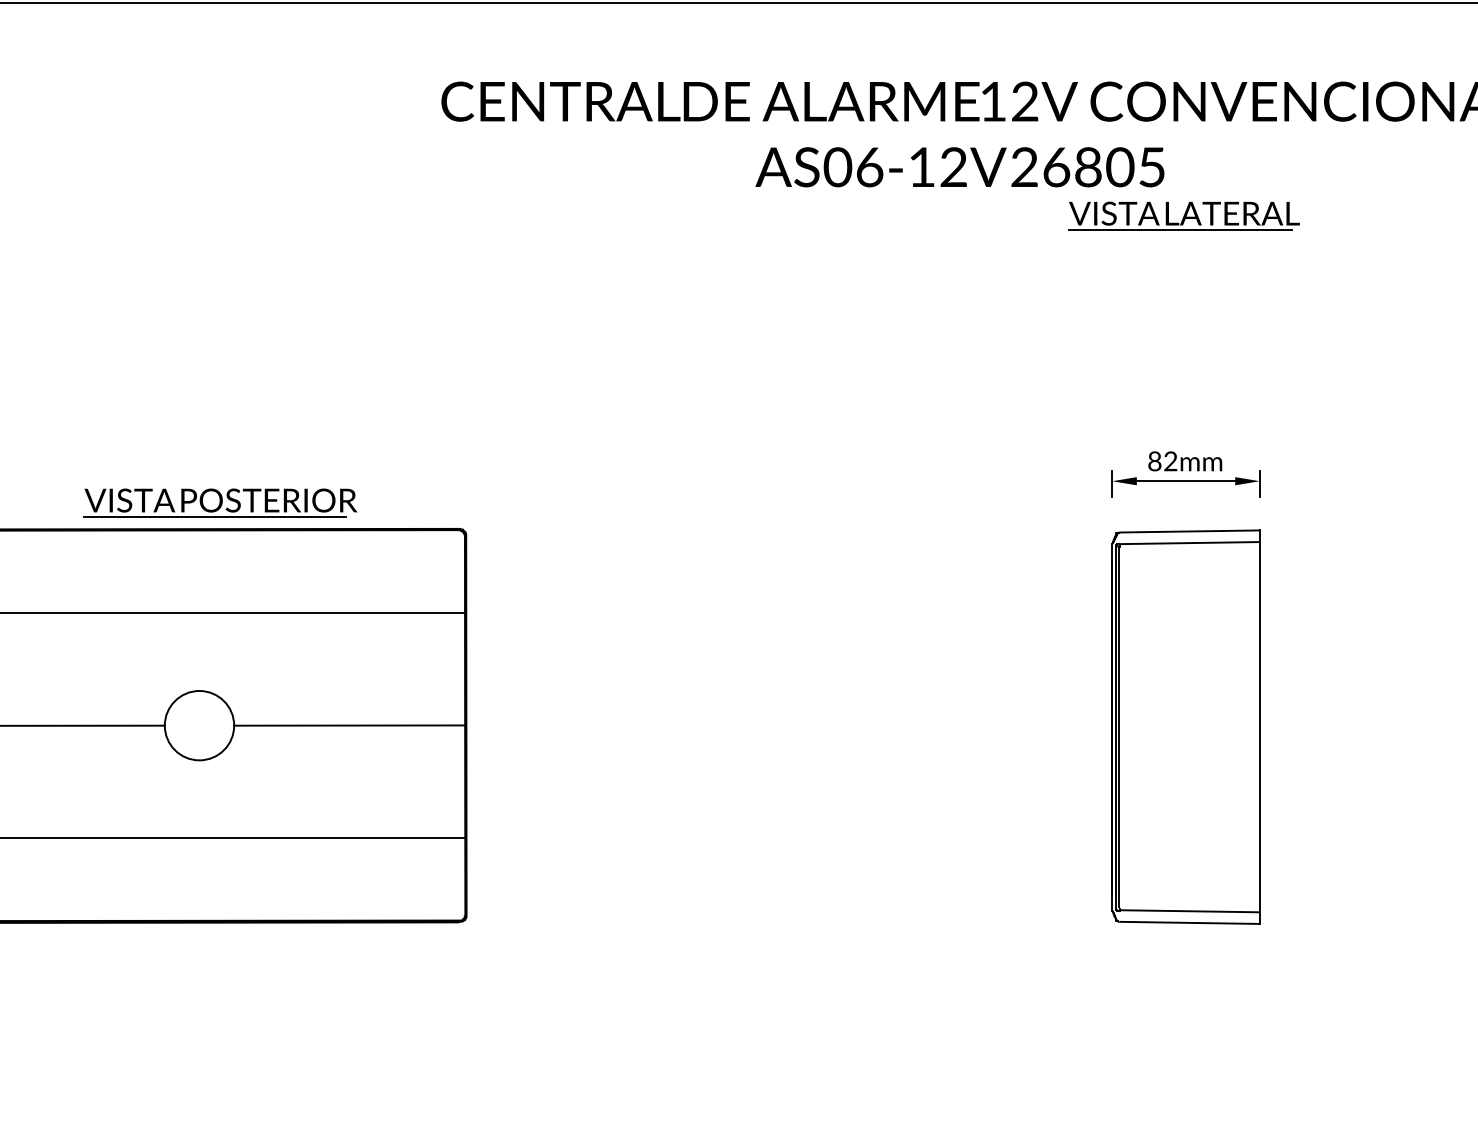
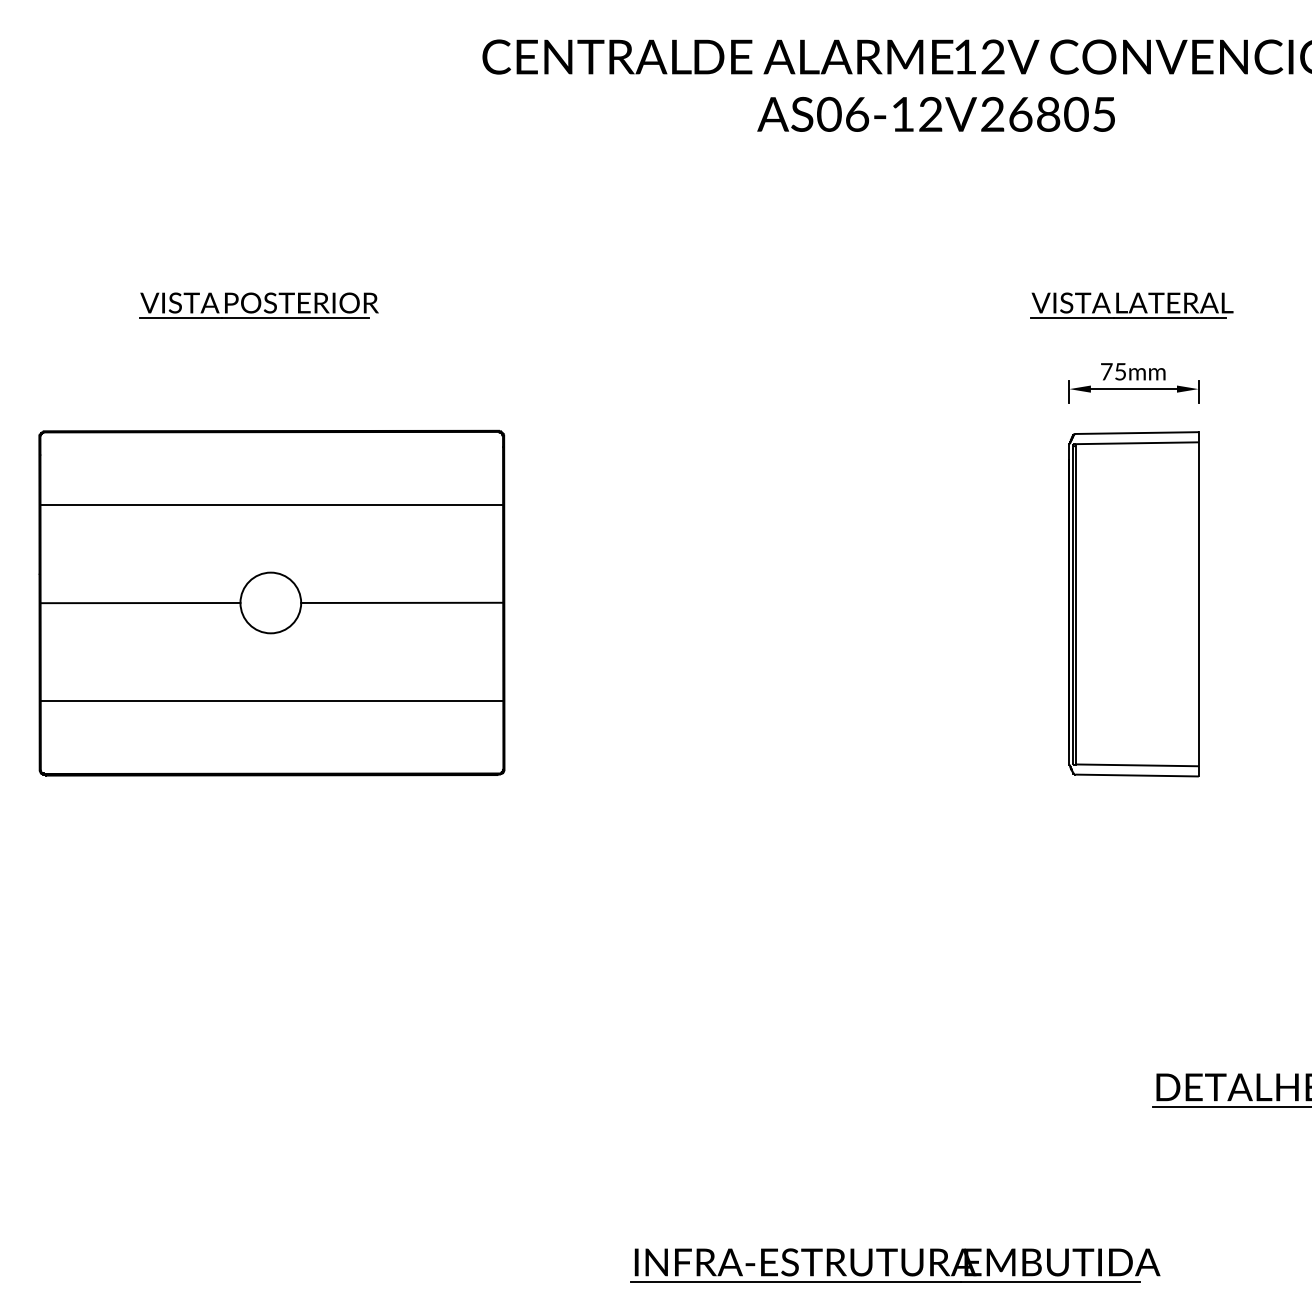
part: (1183, 216) -> (1131, 305), moved
text: (1162, 461) -> (1113, 371), 82mm -> 75mm
part: (219, 503) -> (258, 305), moved

